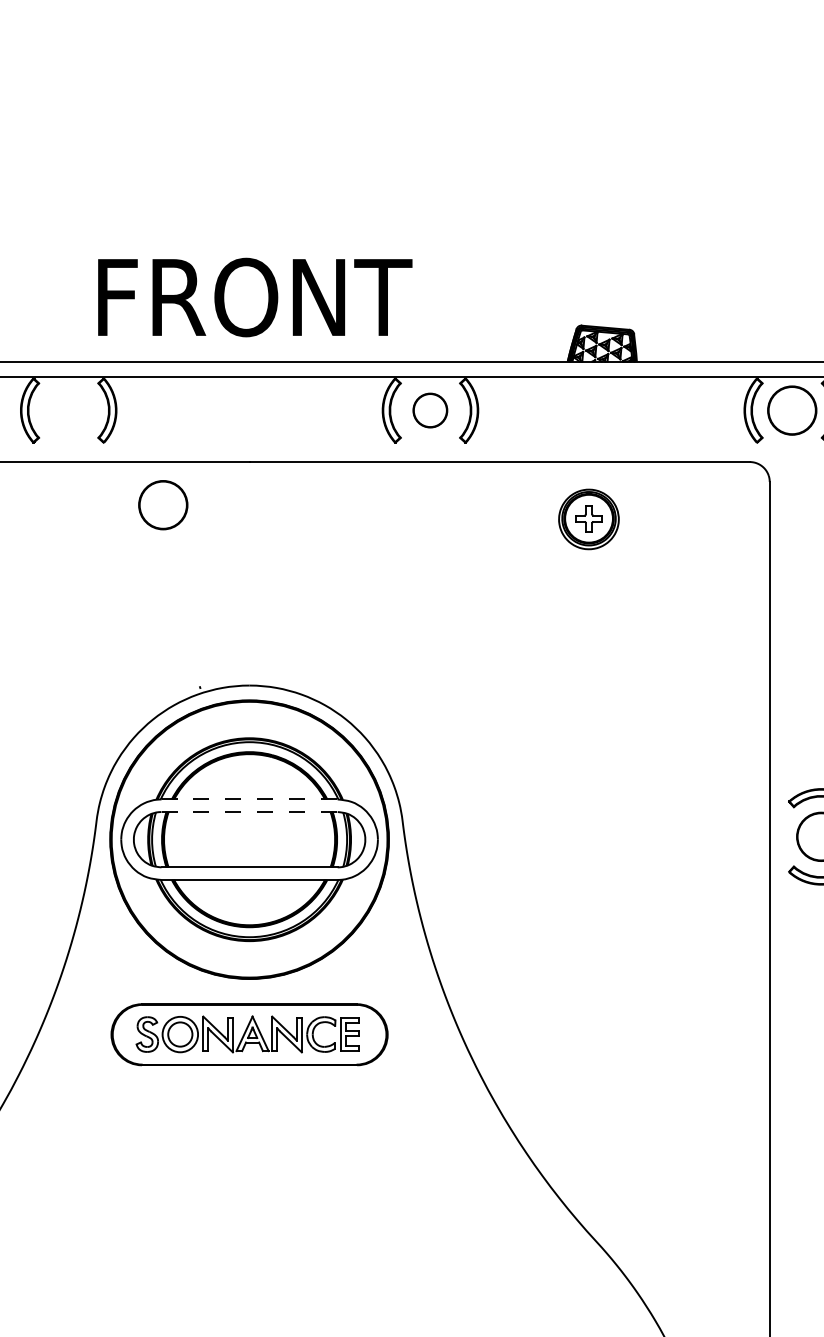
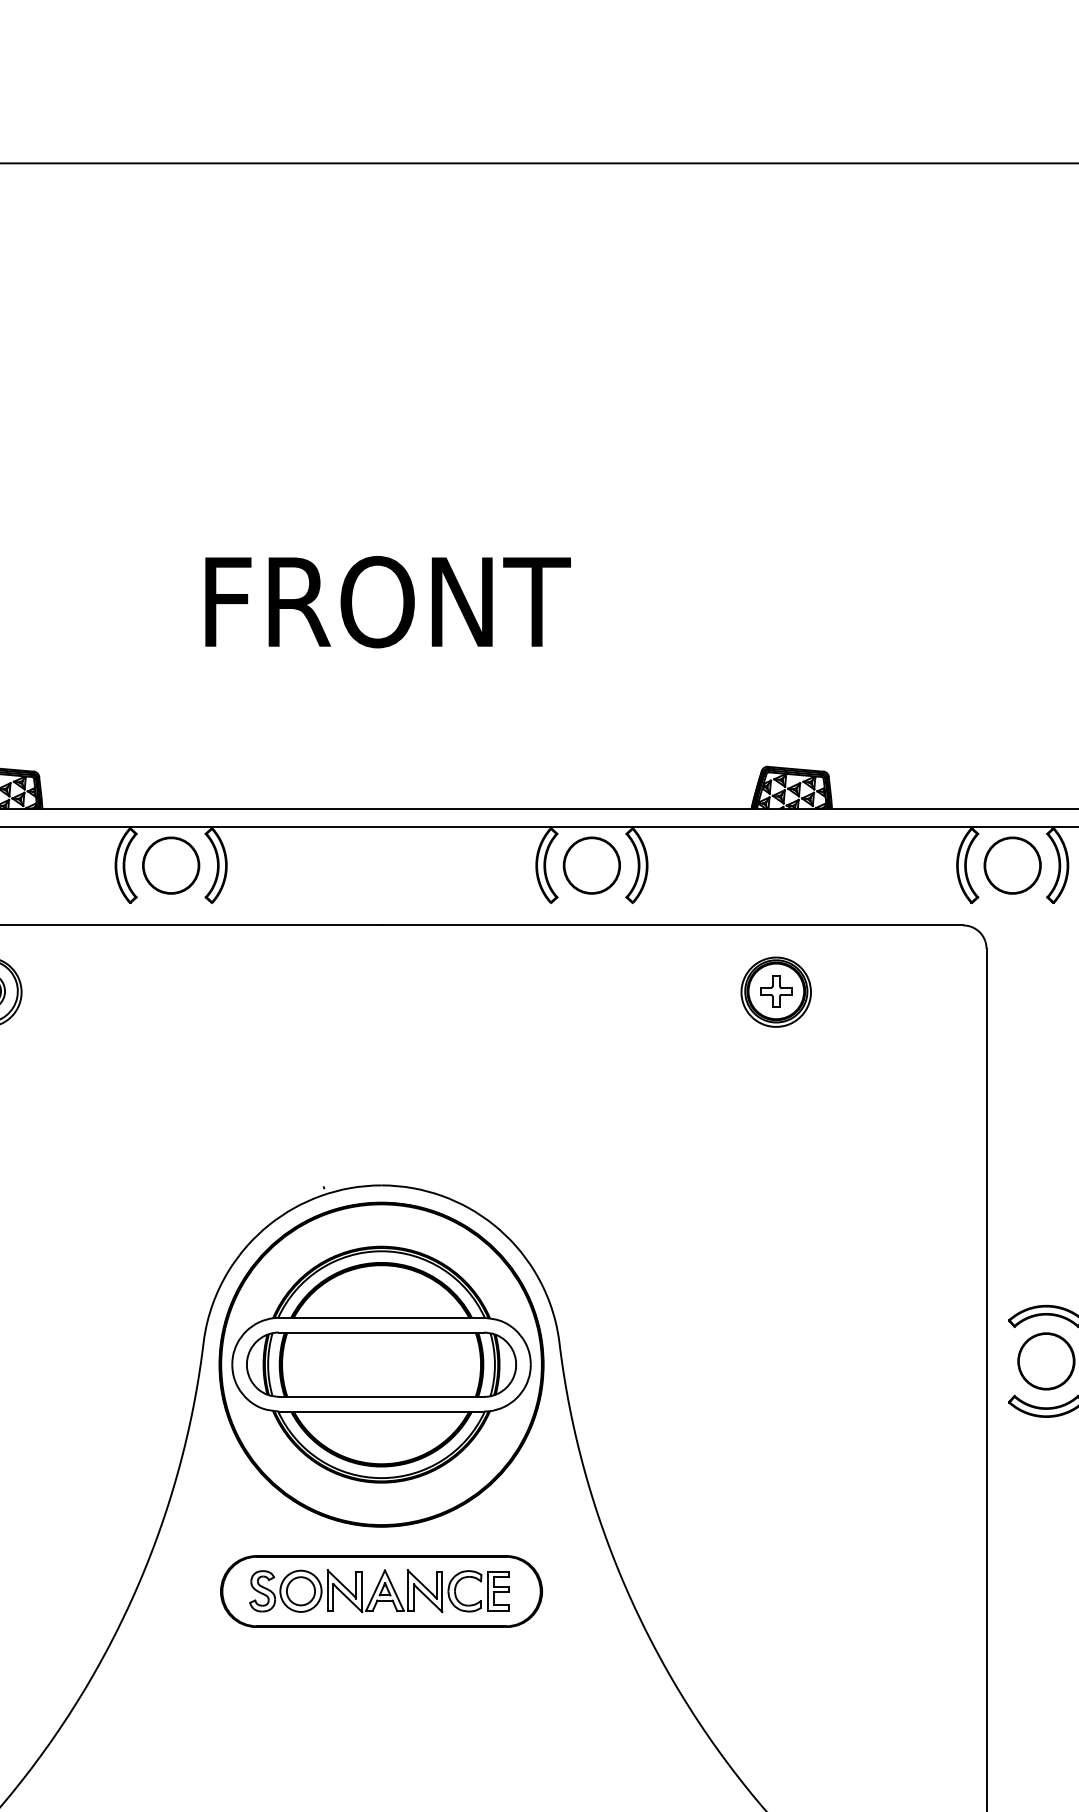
text: (254, 297) -> (387, 602), moved
circle: (430, 410) -> (591, 865), size x1.43
circle: (163, 505) -> (171, 865), moved
line: (250, 799) -> (382, 1317), dashed -> solid
line: (250, 812) -> (382, 1332), dashed -> solid

